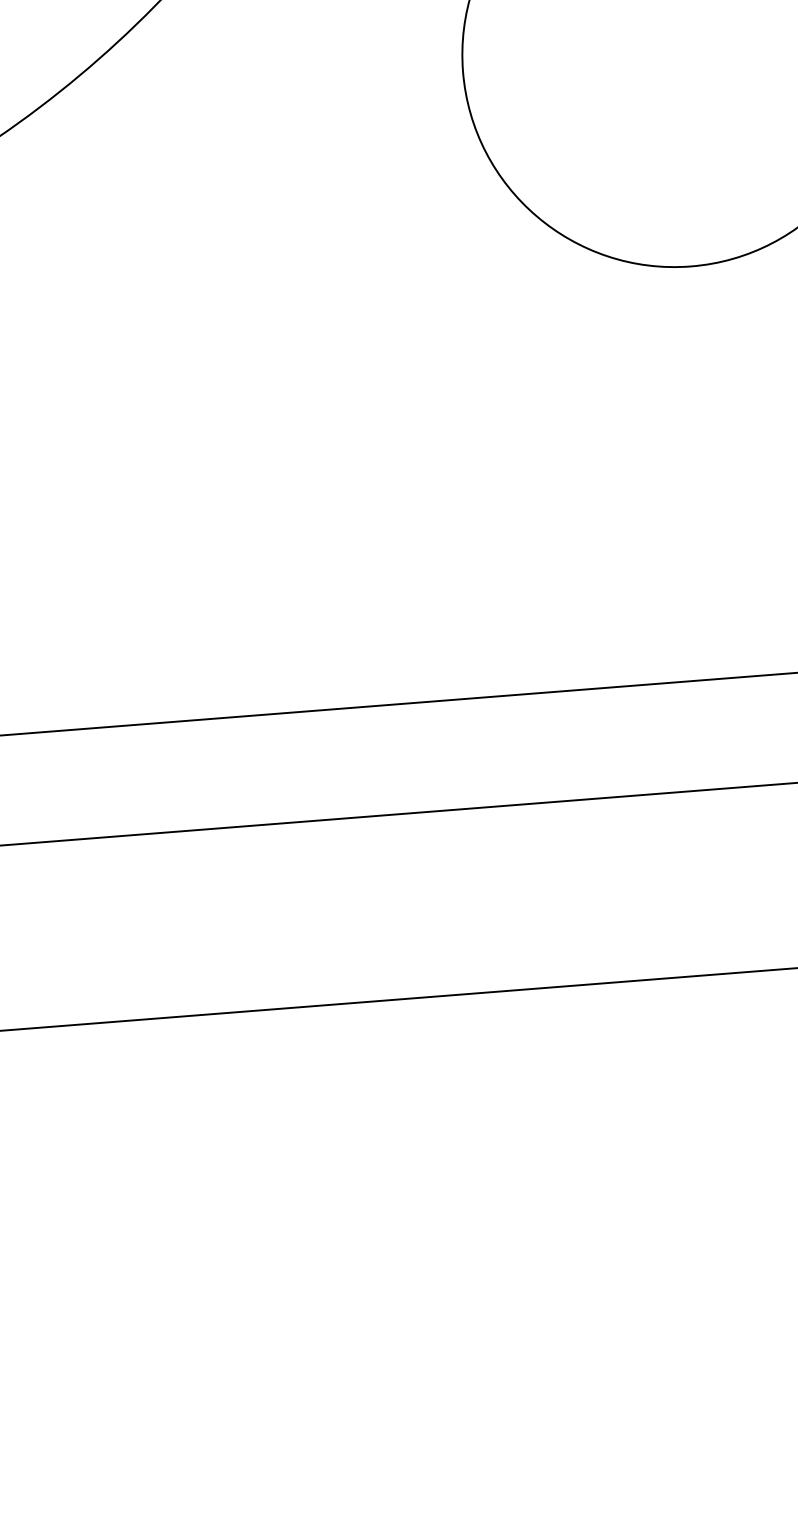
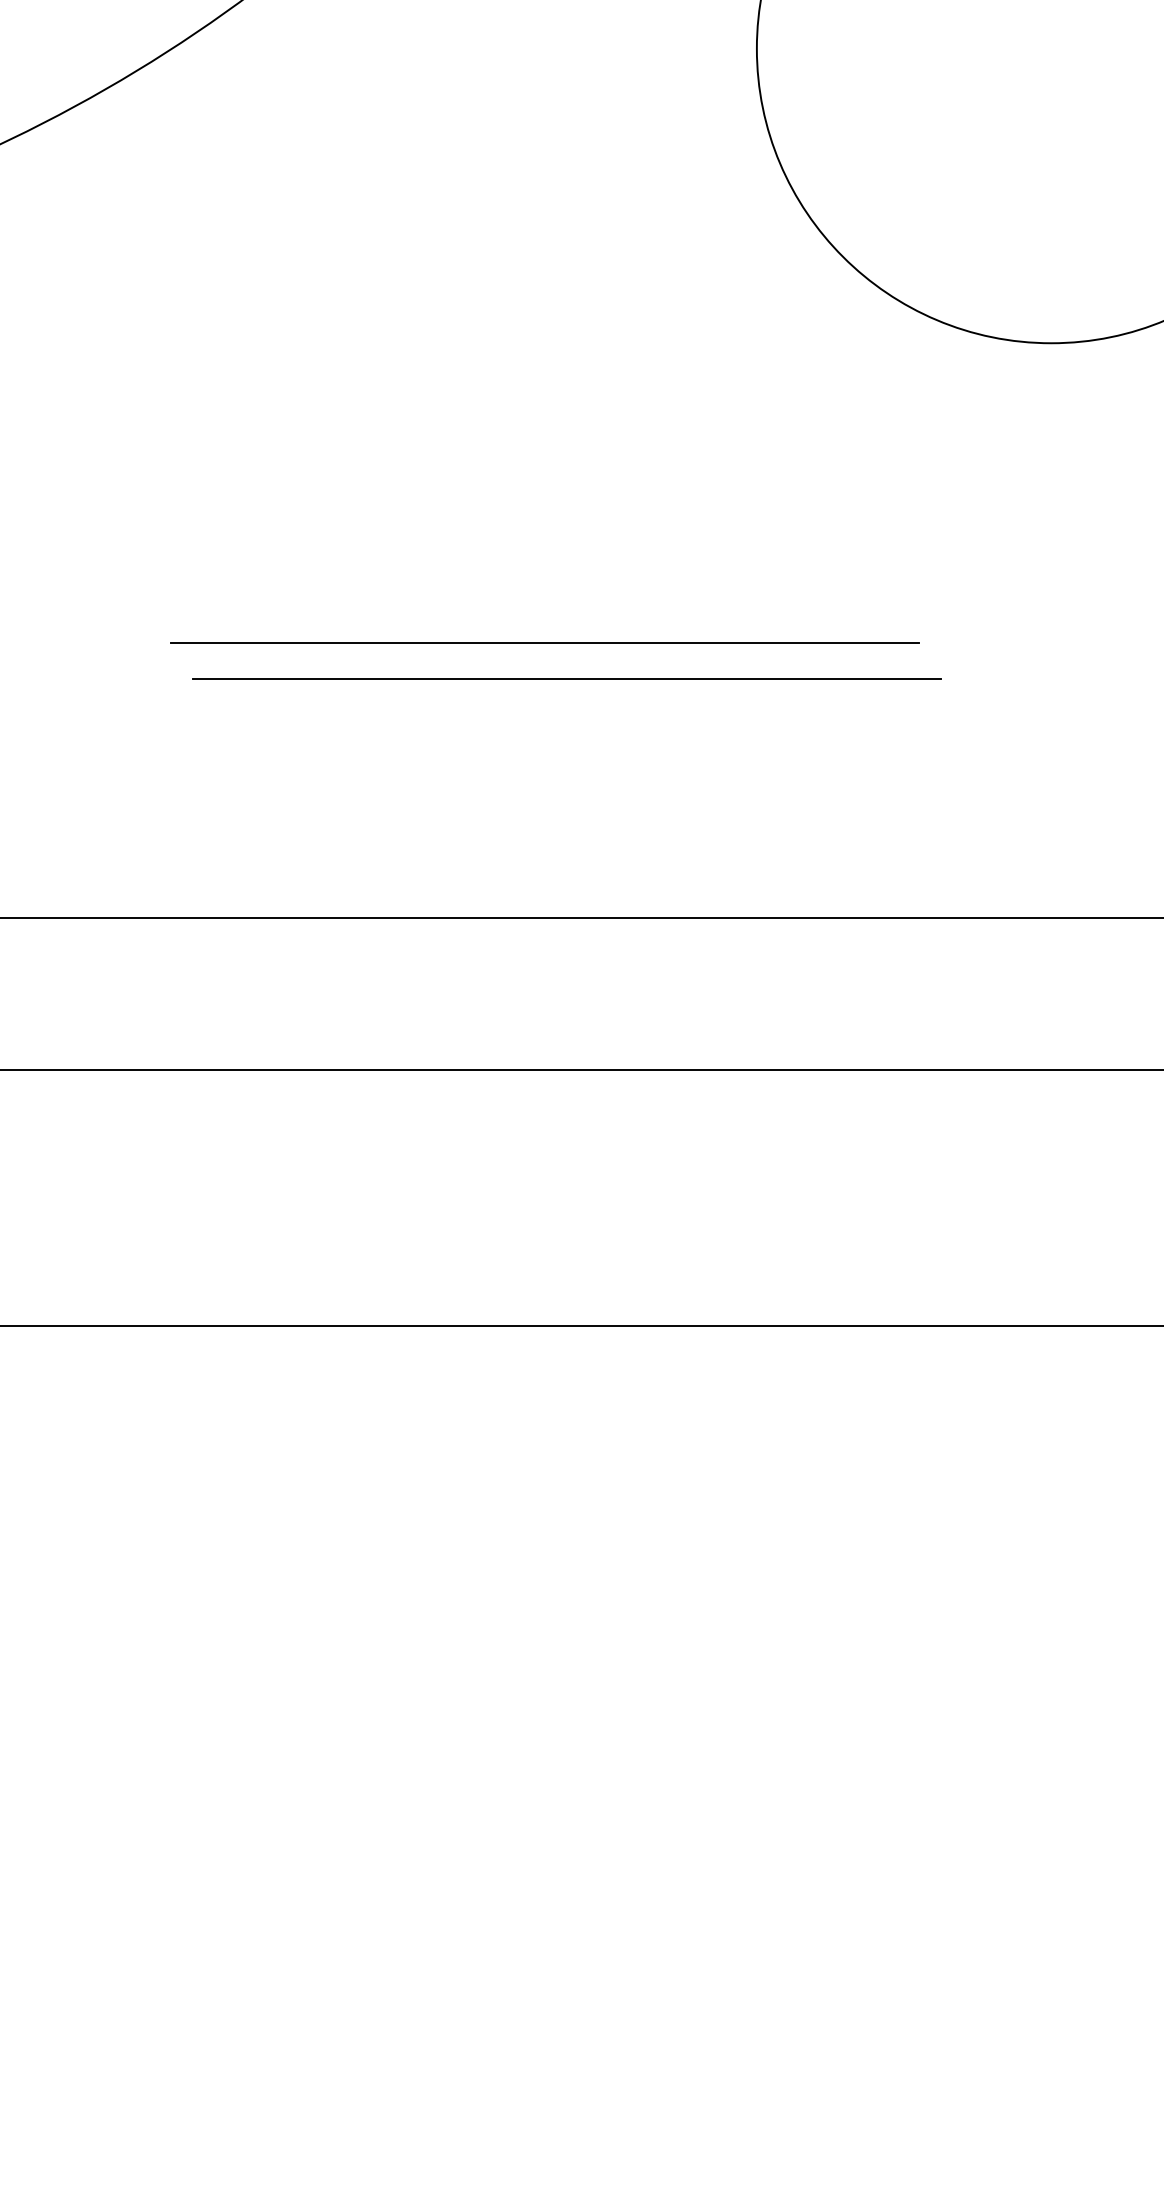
line: (344, 509) -> (544, 642), added
line: (361, 534) -> (566, 678), added

